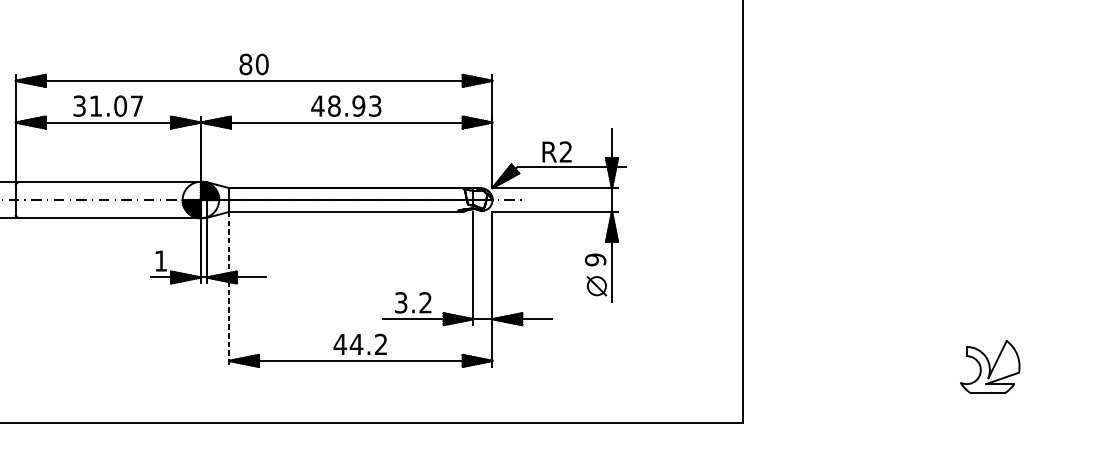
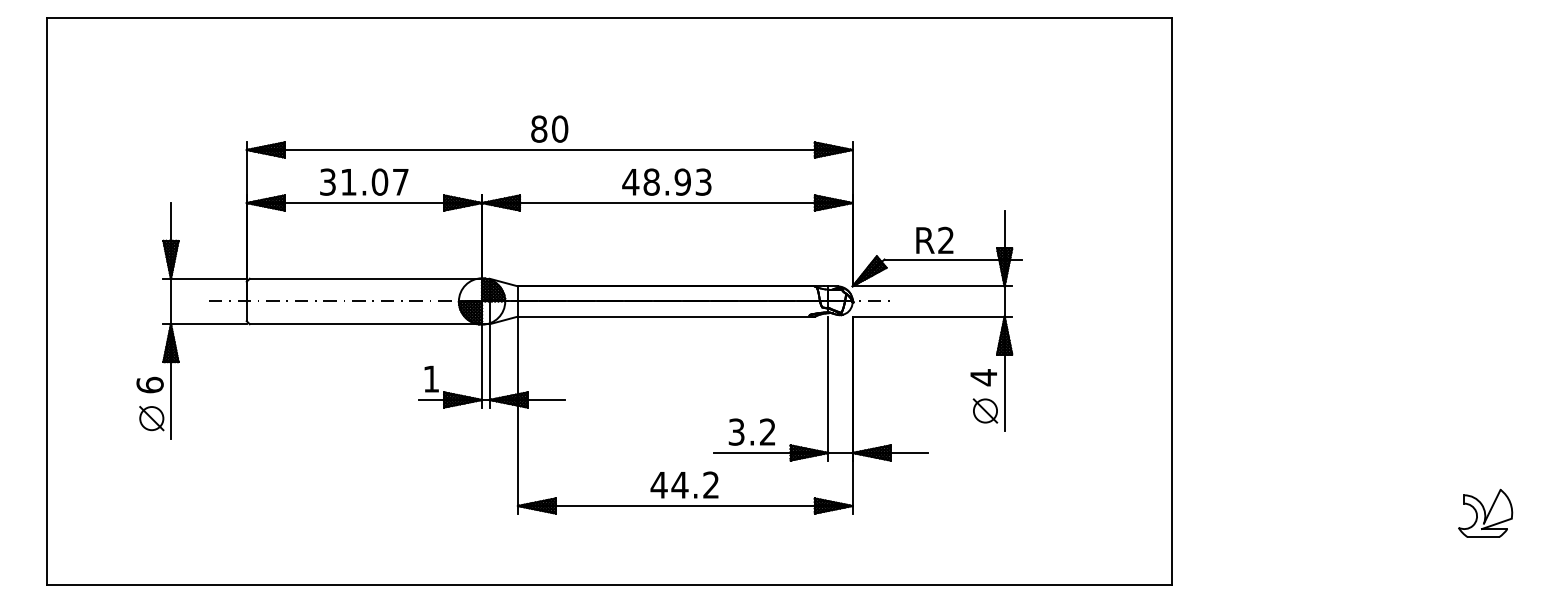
text: (595, 259) -> (983, 377), 9 -> 4
line: (228, 289) -> (517, 415), dashed -> solid
part: (990, 366) -> (1485, 512), size x0.71

